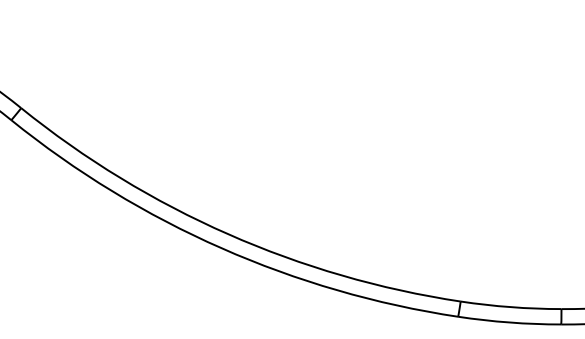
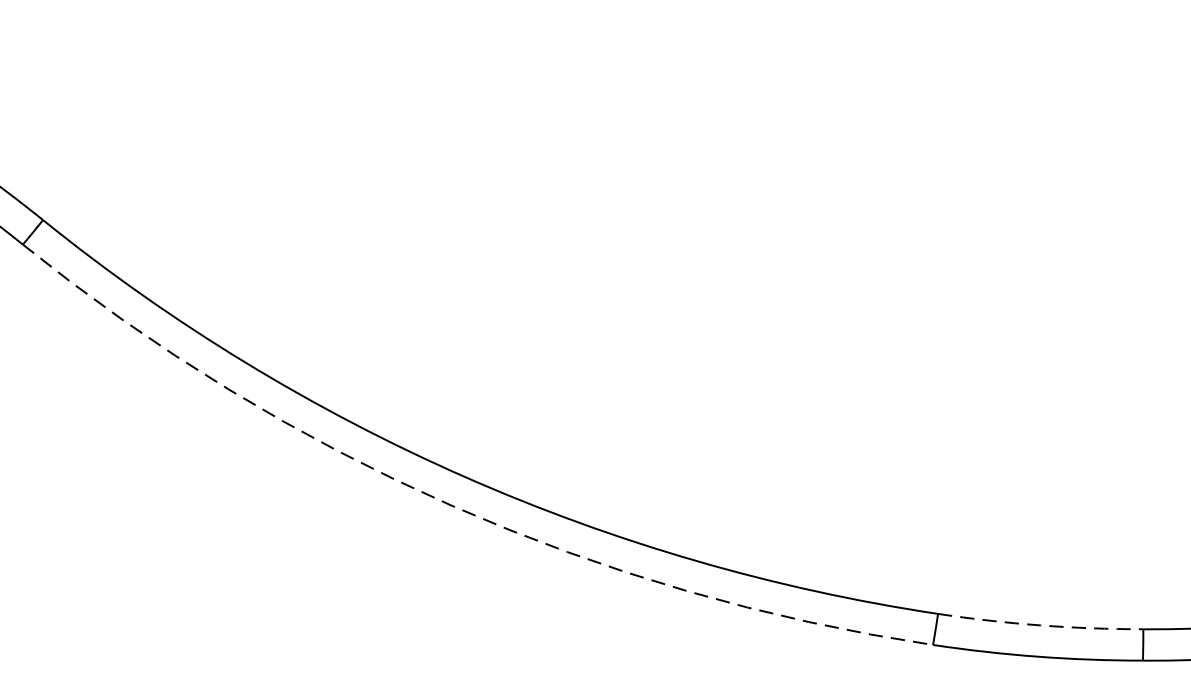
arc: (221, 248) -> (450, 505), solid -> dashed
arc: (510, 307) -> (1039, 626), solid -> dashed

